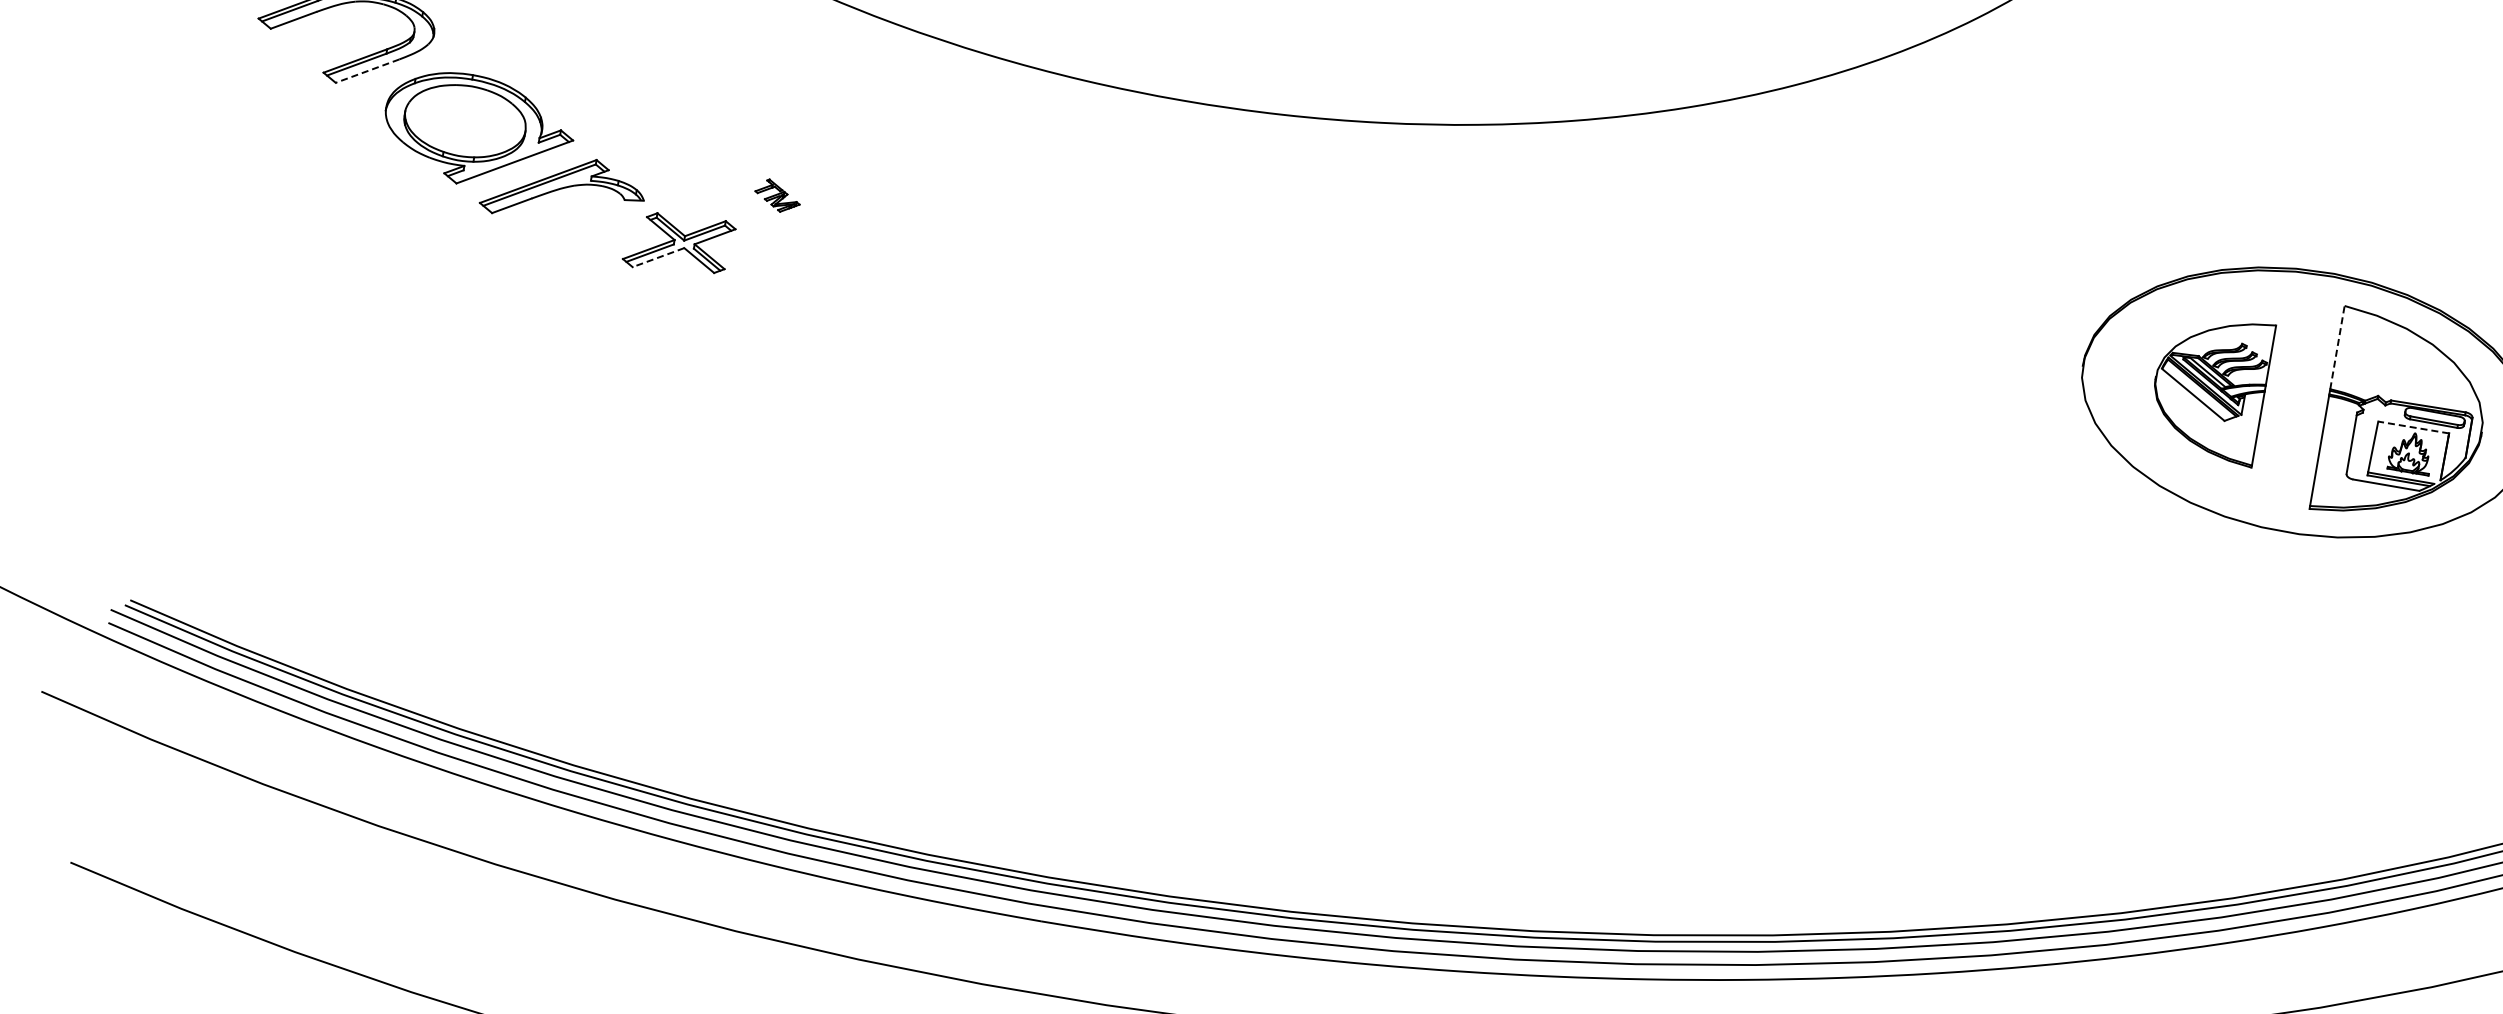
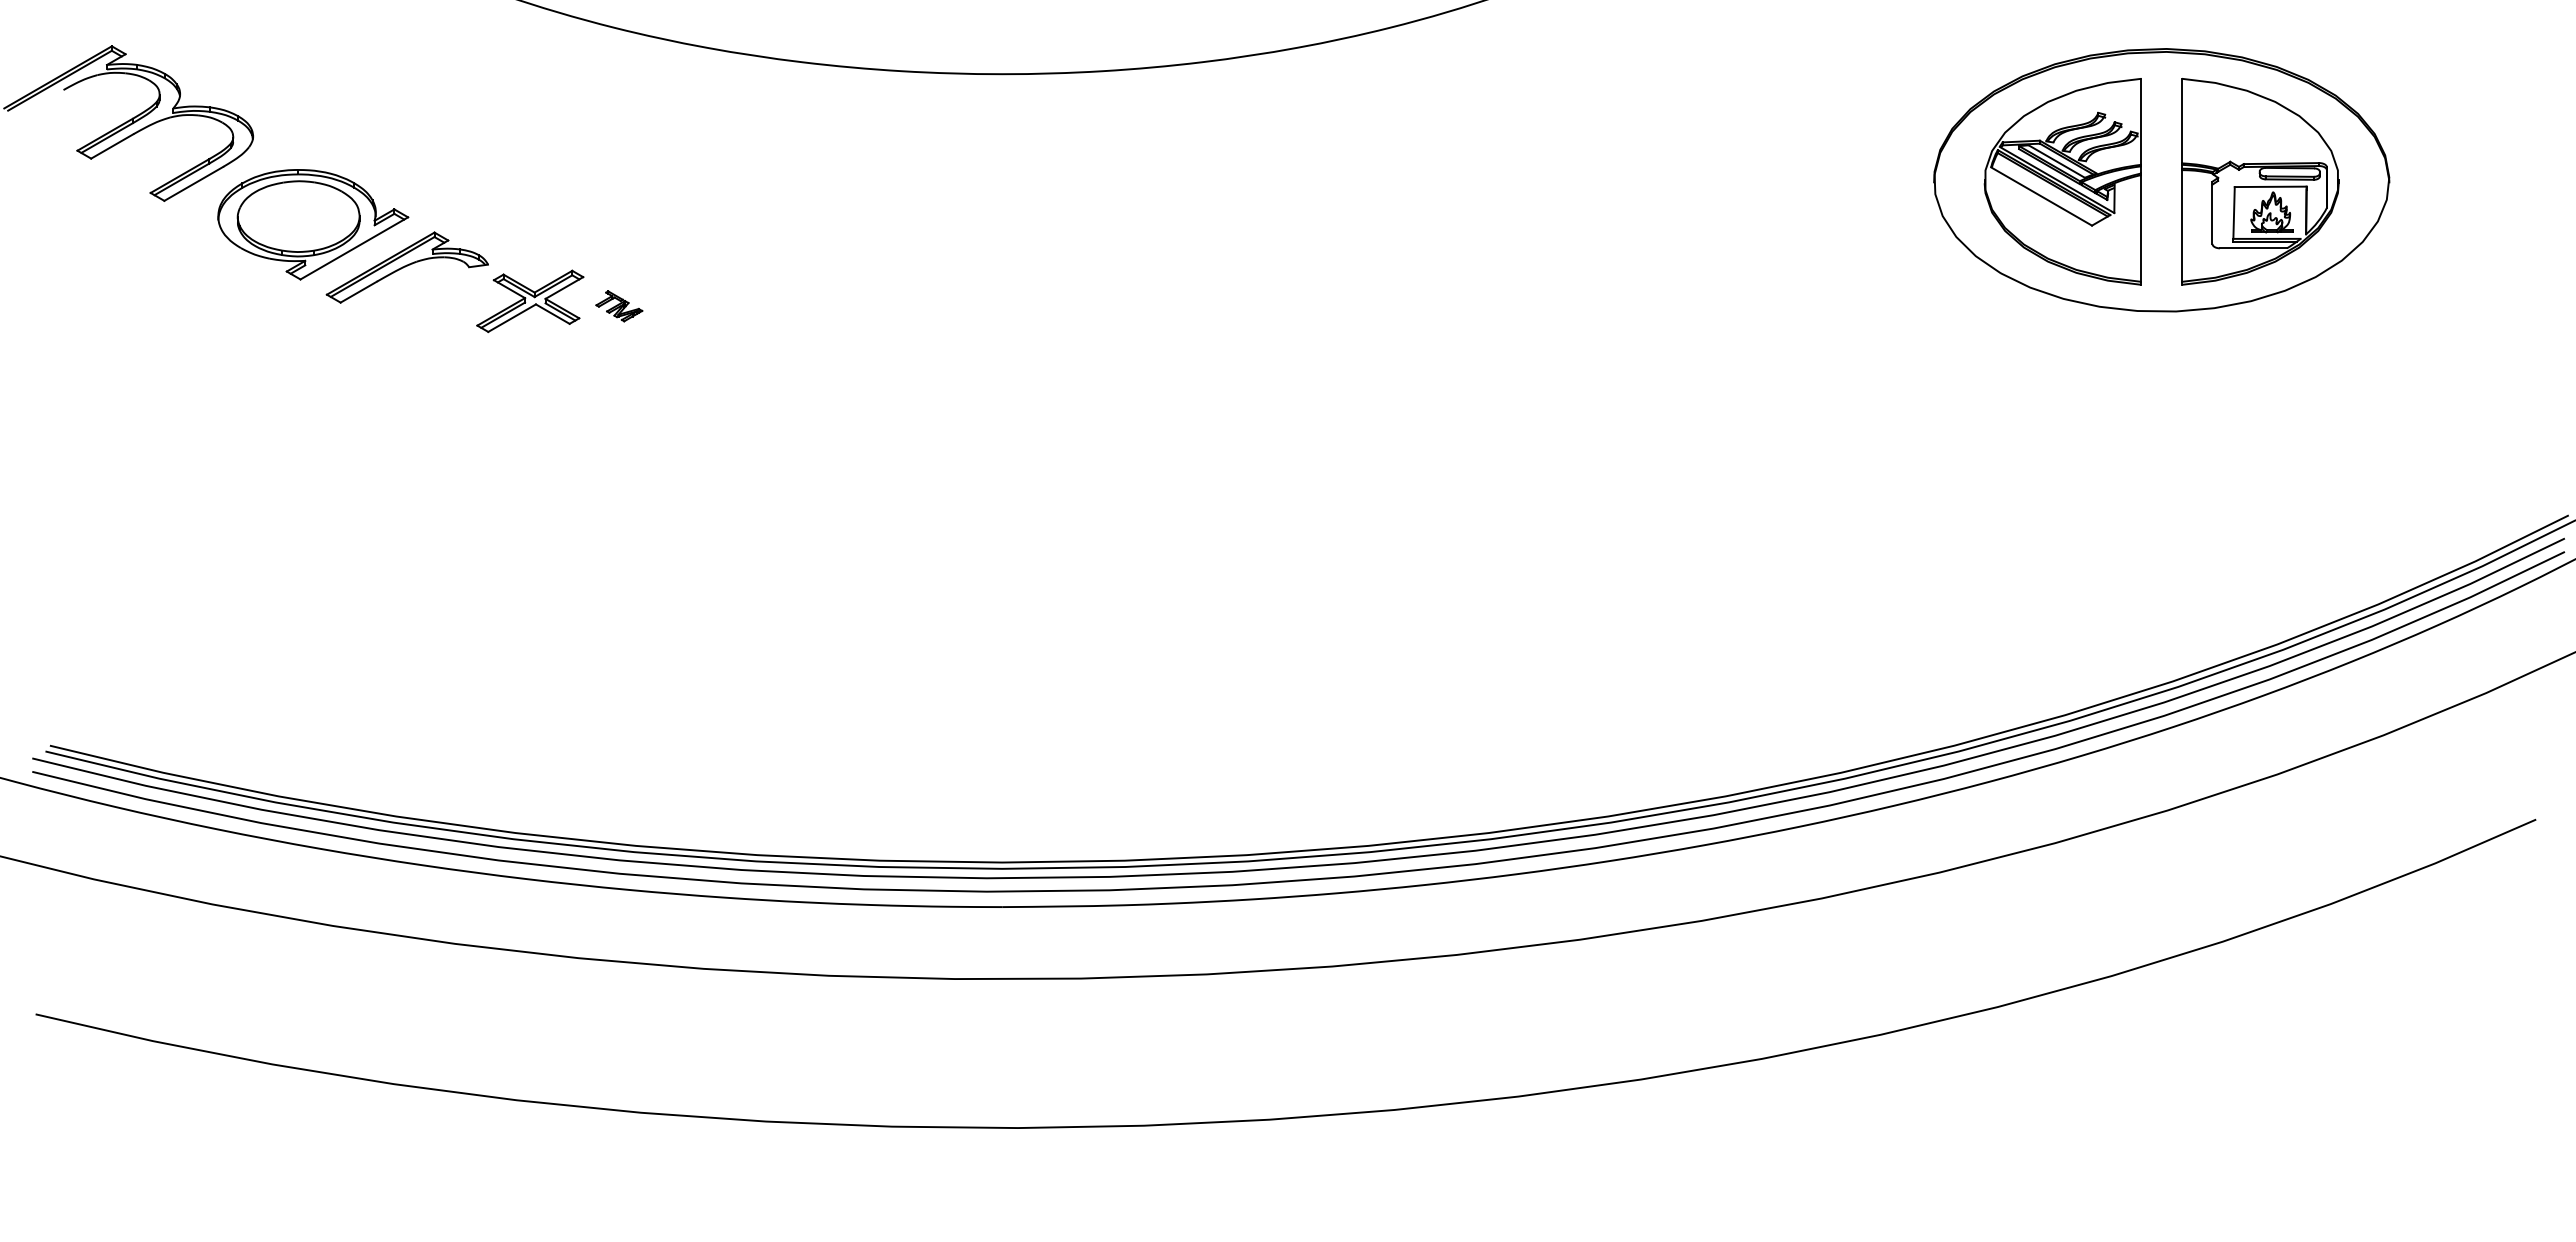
line: (367, 70) -> (193, 183), dashed -> solid
part: (777, 196) -> (619, 306), moved
line: (658, 257) -> (512, 318), dashed -> solid
line: (2337, 346) -> (2181, 120), dashed -> solid
part: (2209, 386) -> (2062, 181), size x1.43
line: (2413, 427) -> (2270, 186), dashed -> solid

